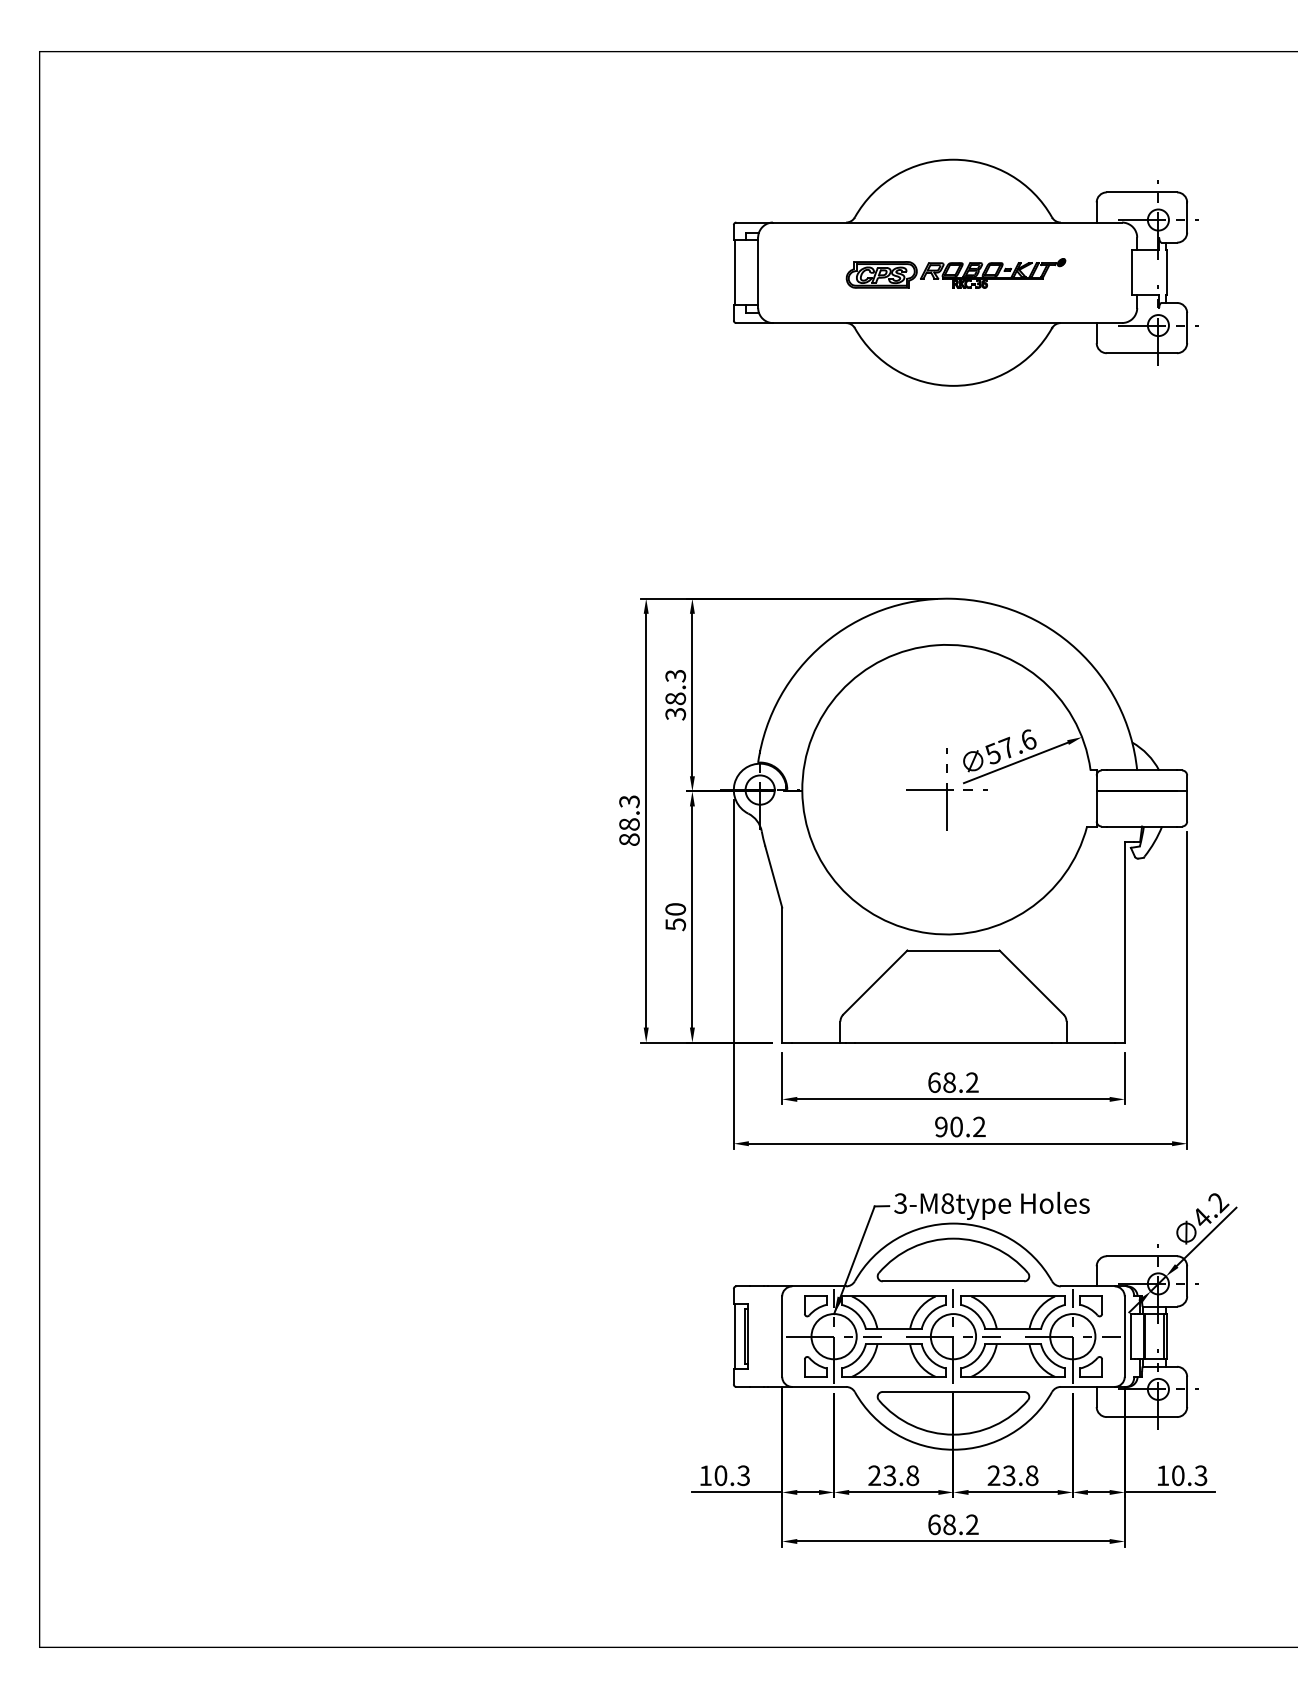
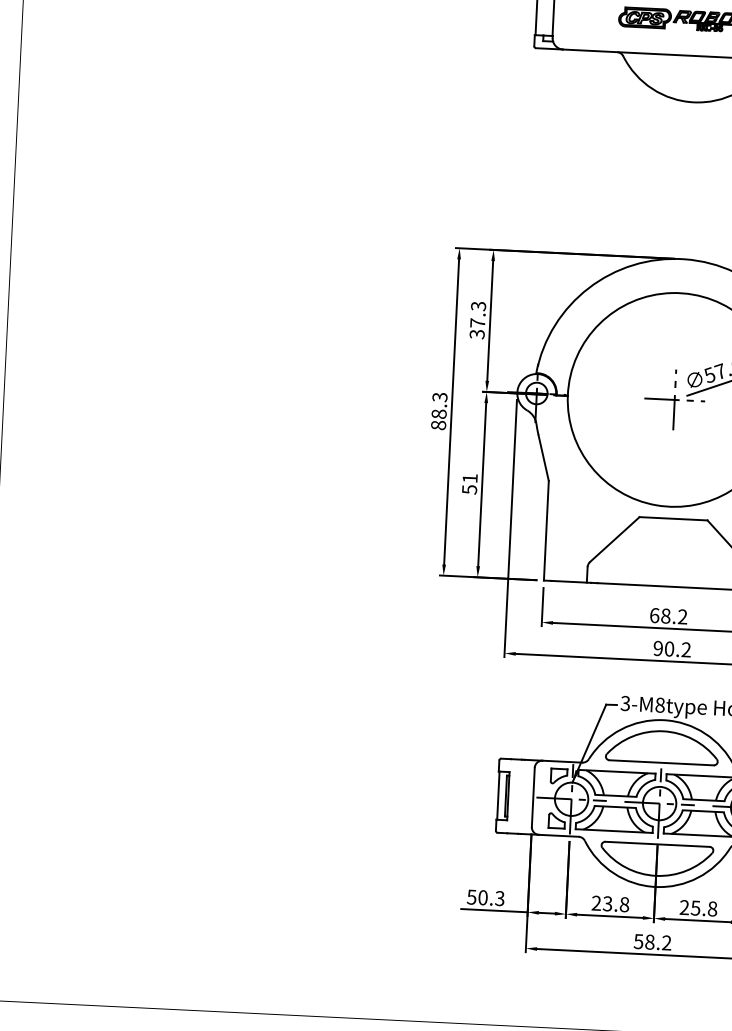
text: (675, 698) -> (477, 322), 38.3 -> 37.3
text: (675, 909) -> (470, 478), 50 -> 51
text: (705, 1475) -> (471, 897), 10.3 -> 50.3
text: (1009, 1475) -> (695, 908), 23.8 -> 25.8
text: (933, 1524) -> (638, 941), 68.2 -> 58.2

